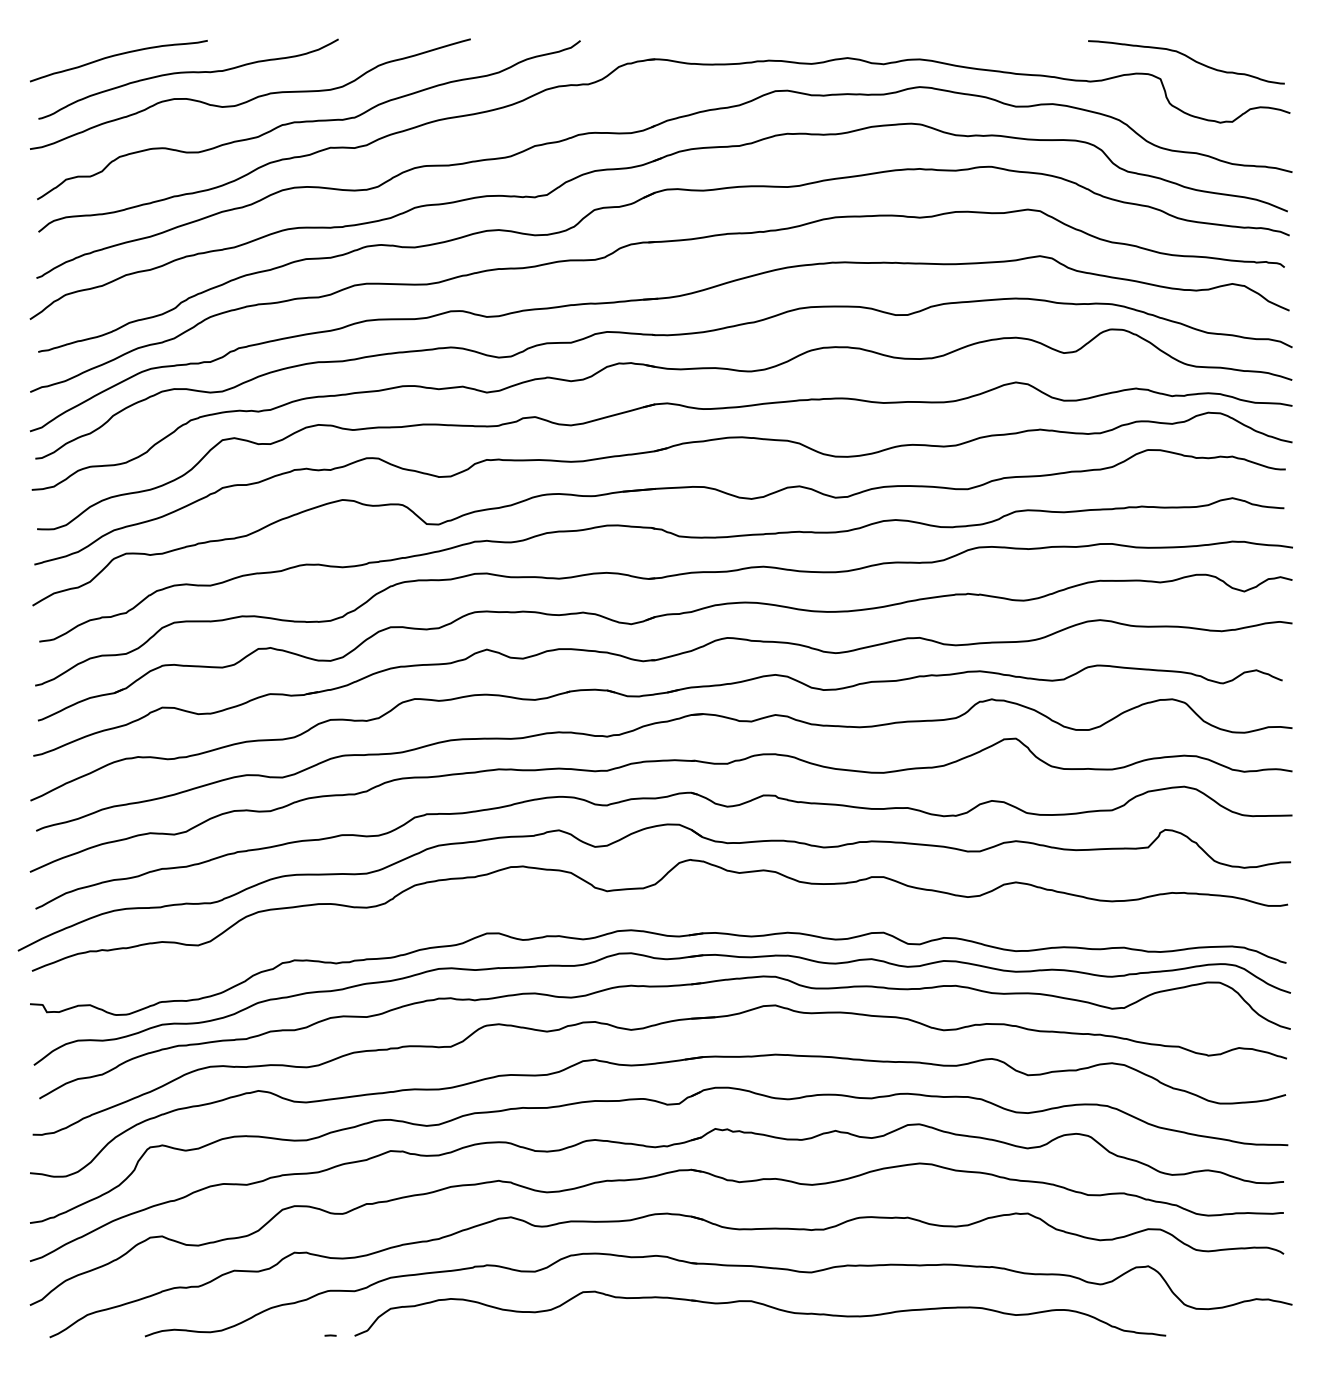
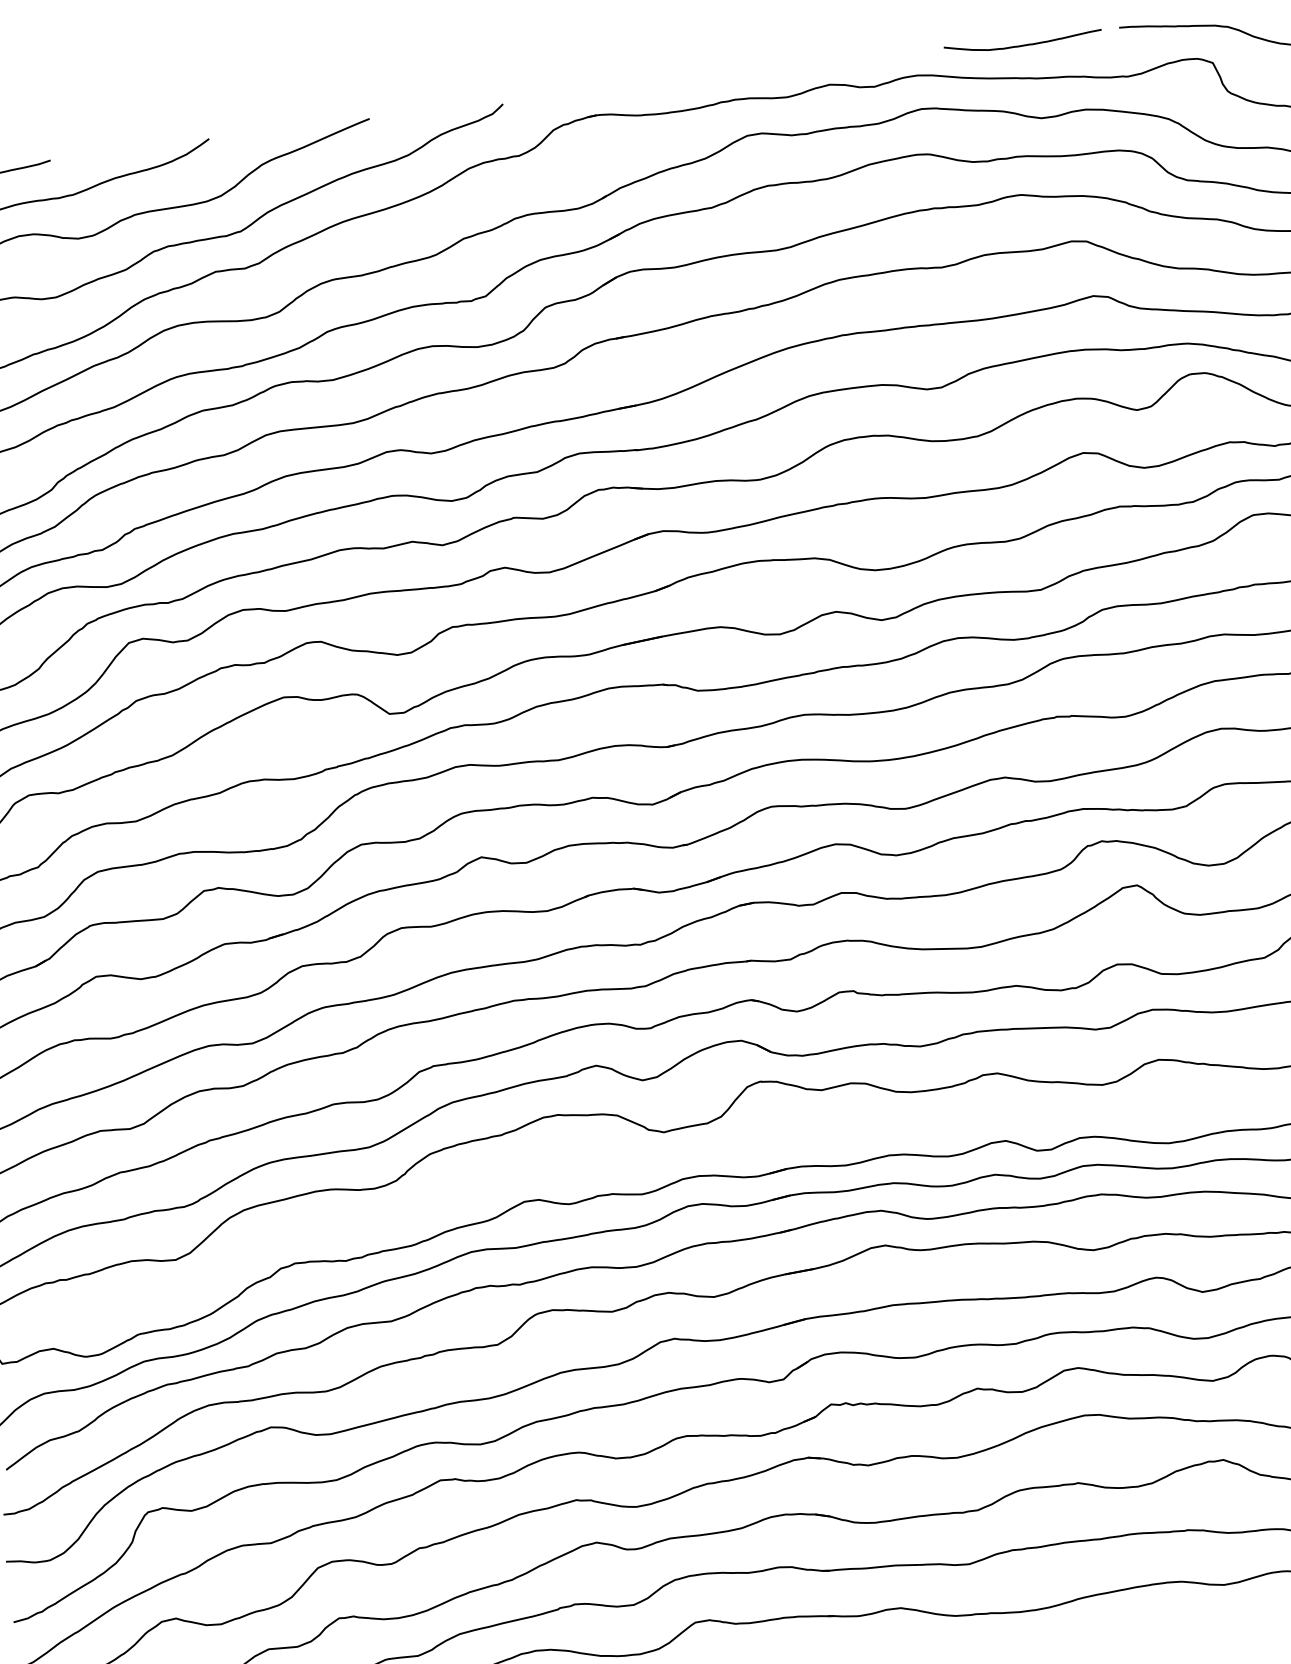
curve: (1010, 44) -> (1025, 43), added

